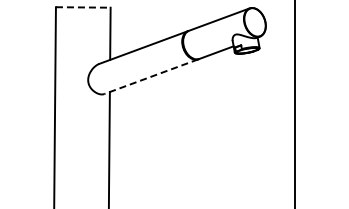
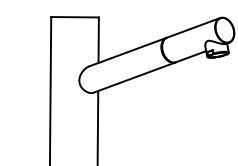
line: (83, 7) -> (75, 17), dashed -> solid
line: (150, 76) -> (133, 77), dashed -> solid

